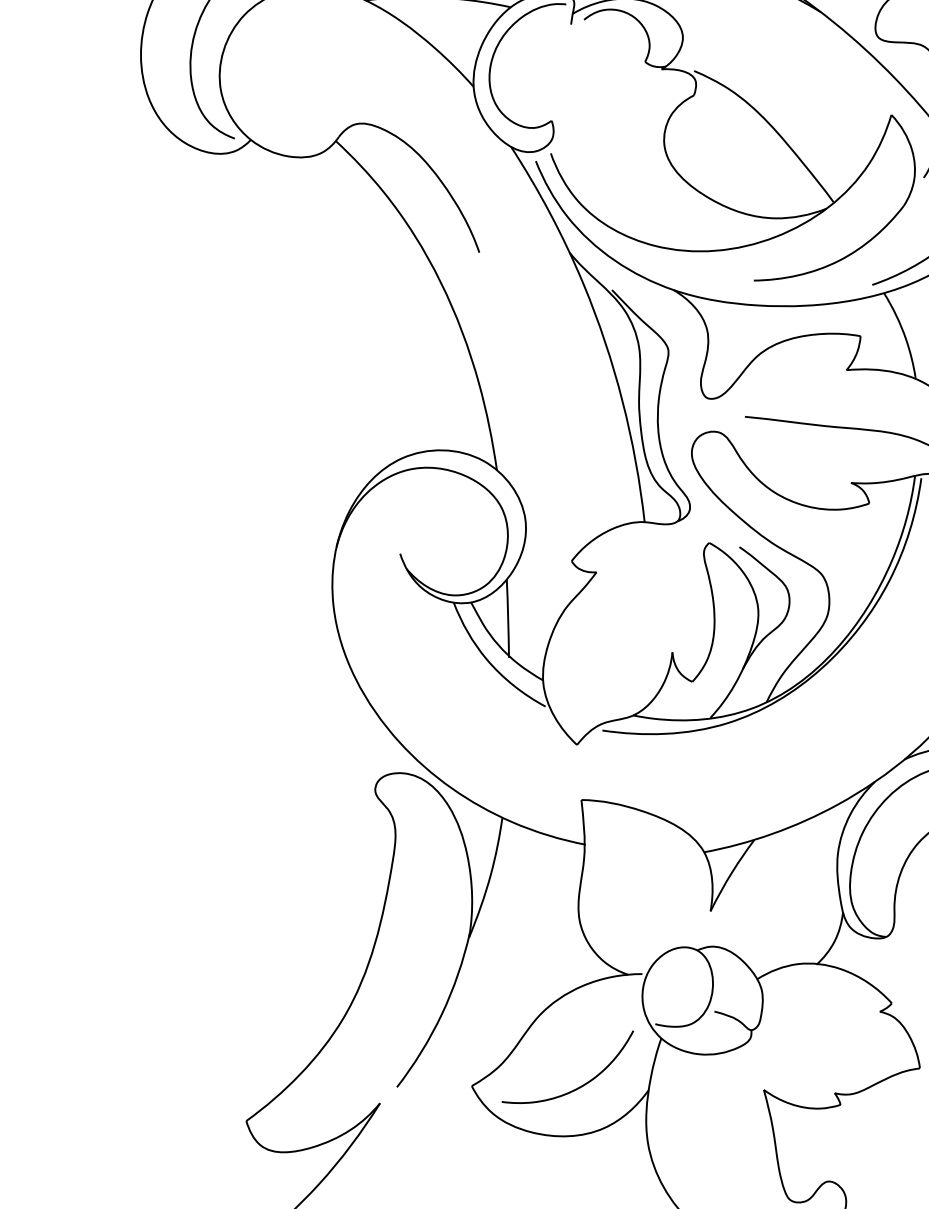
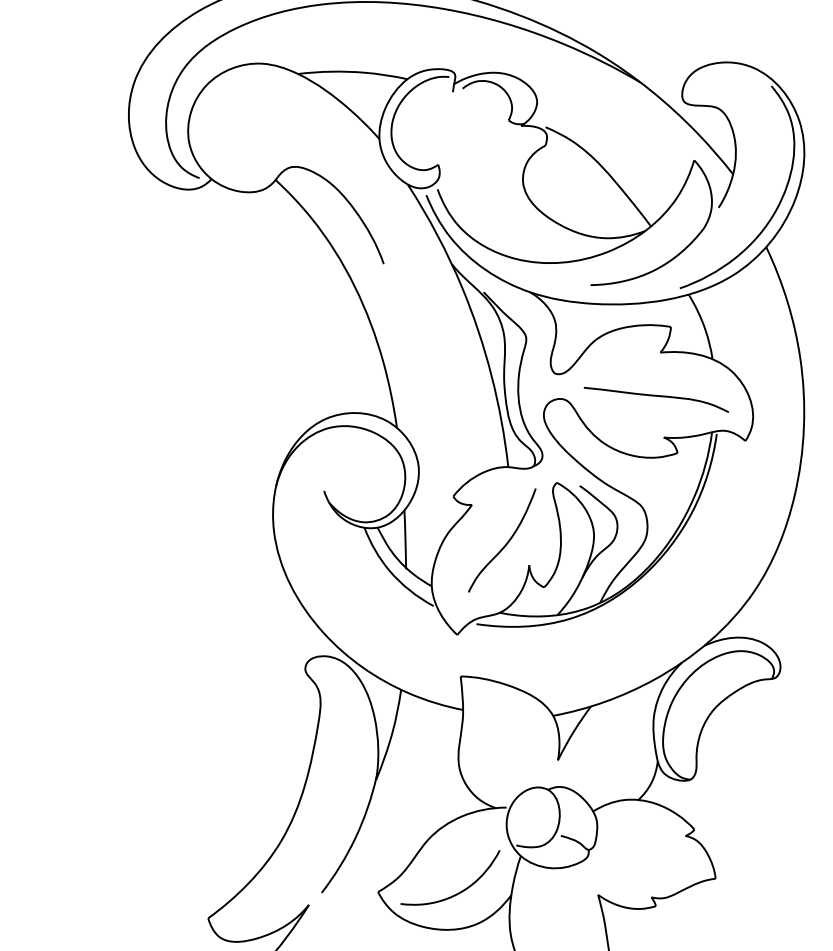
curve: (642, 622) -> (506, 542), added

